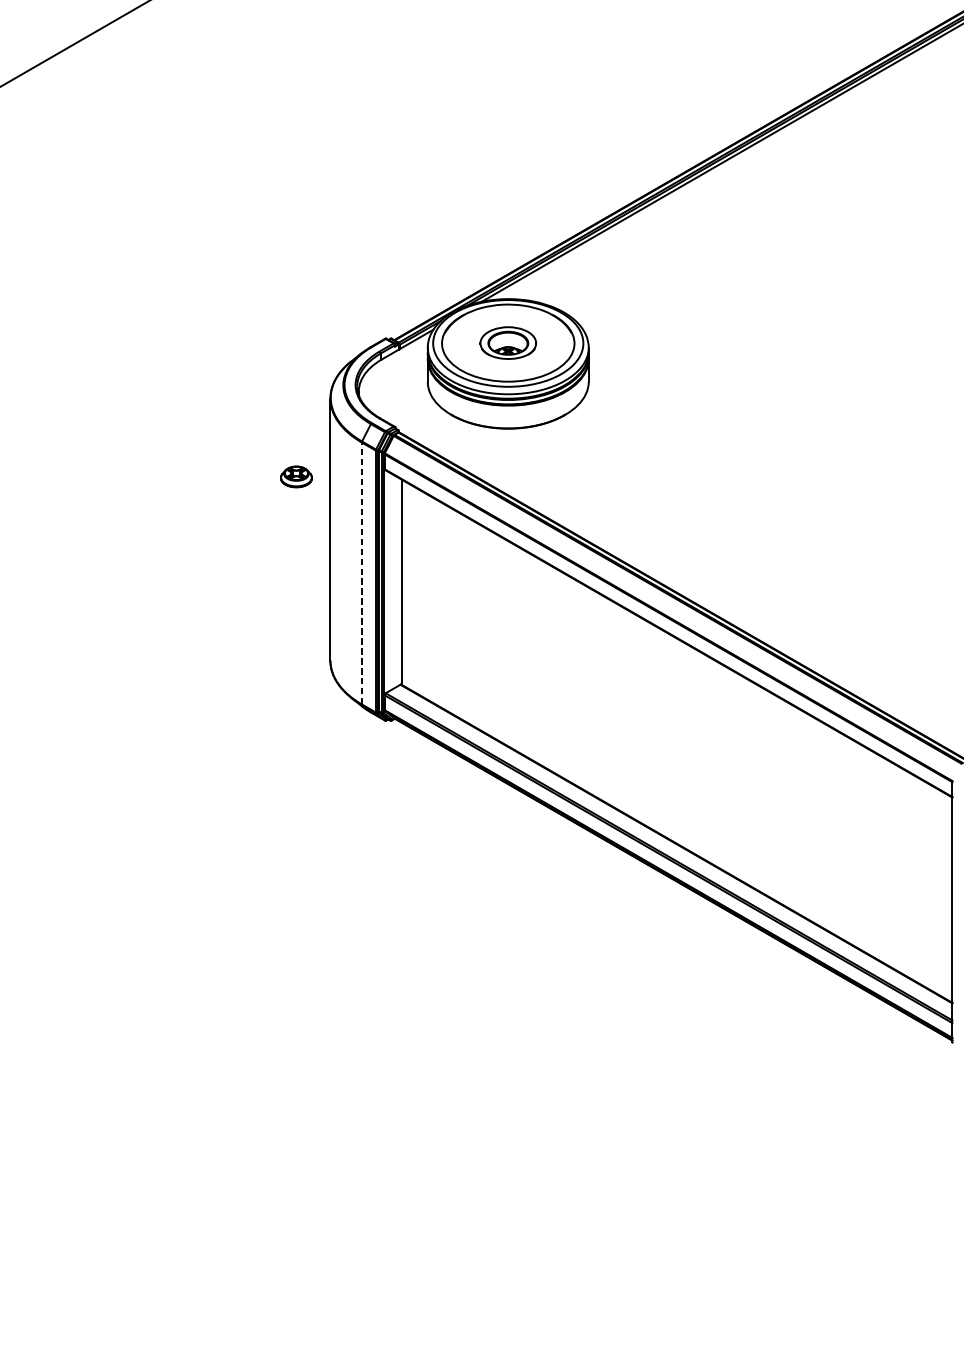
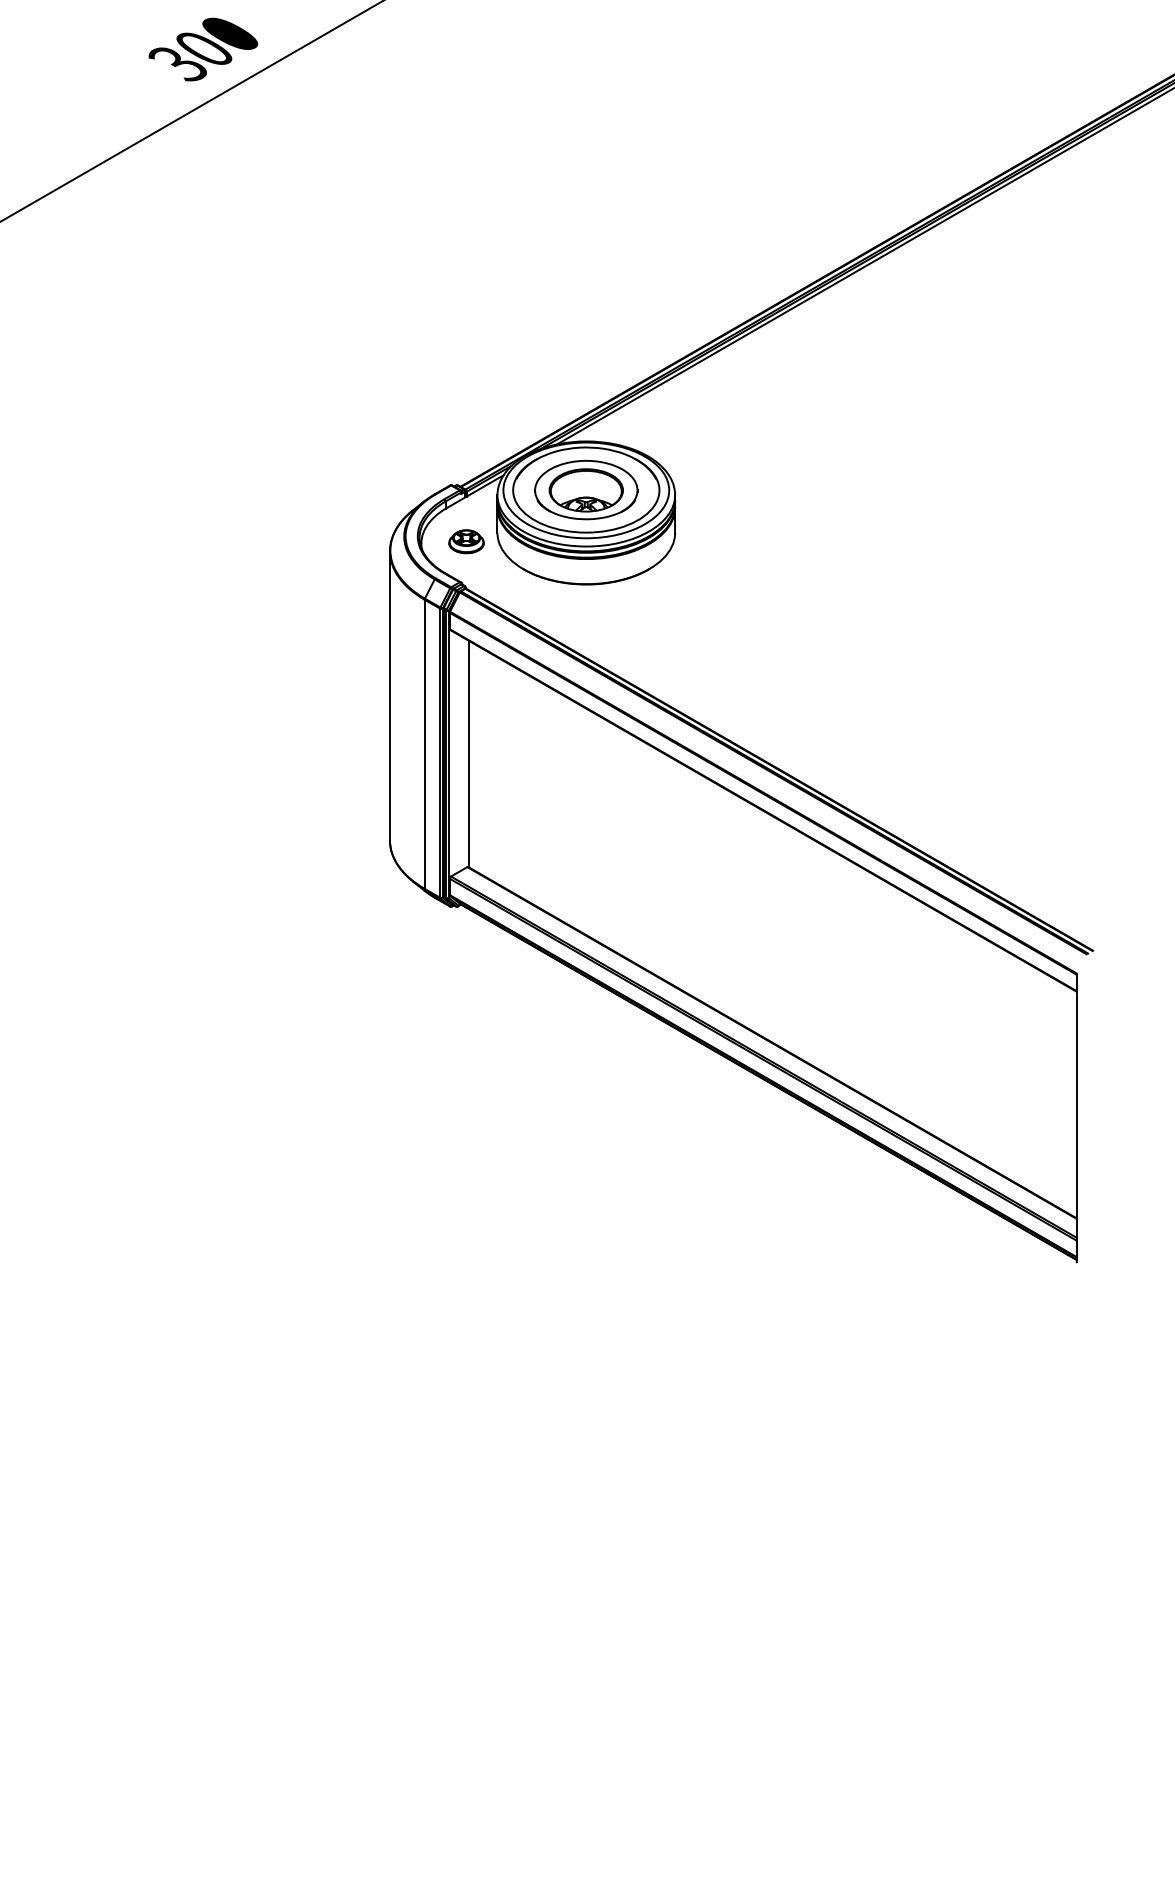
part: (508, 342) -> (586, 489), size x1.67
part: (296, 476) -> (466, 541), moved
line: (361, 573) -> (424, 744), dashed -> solid

